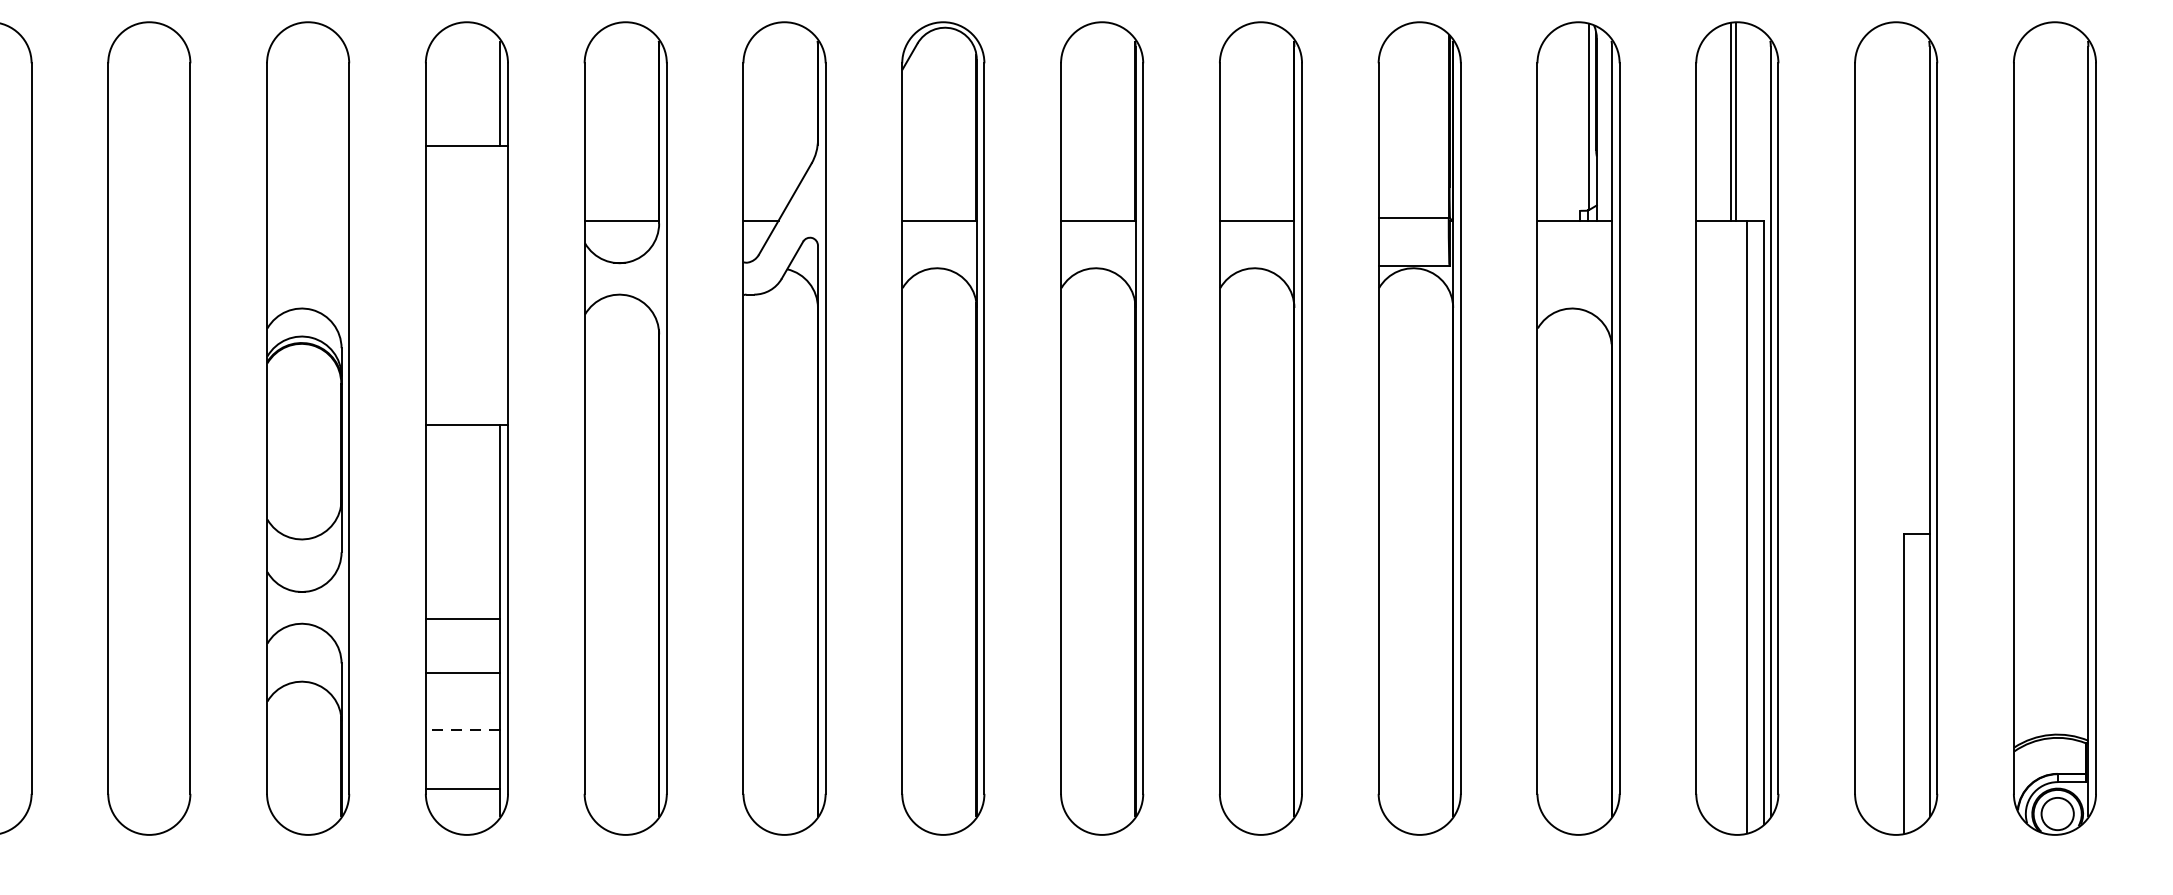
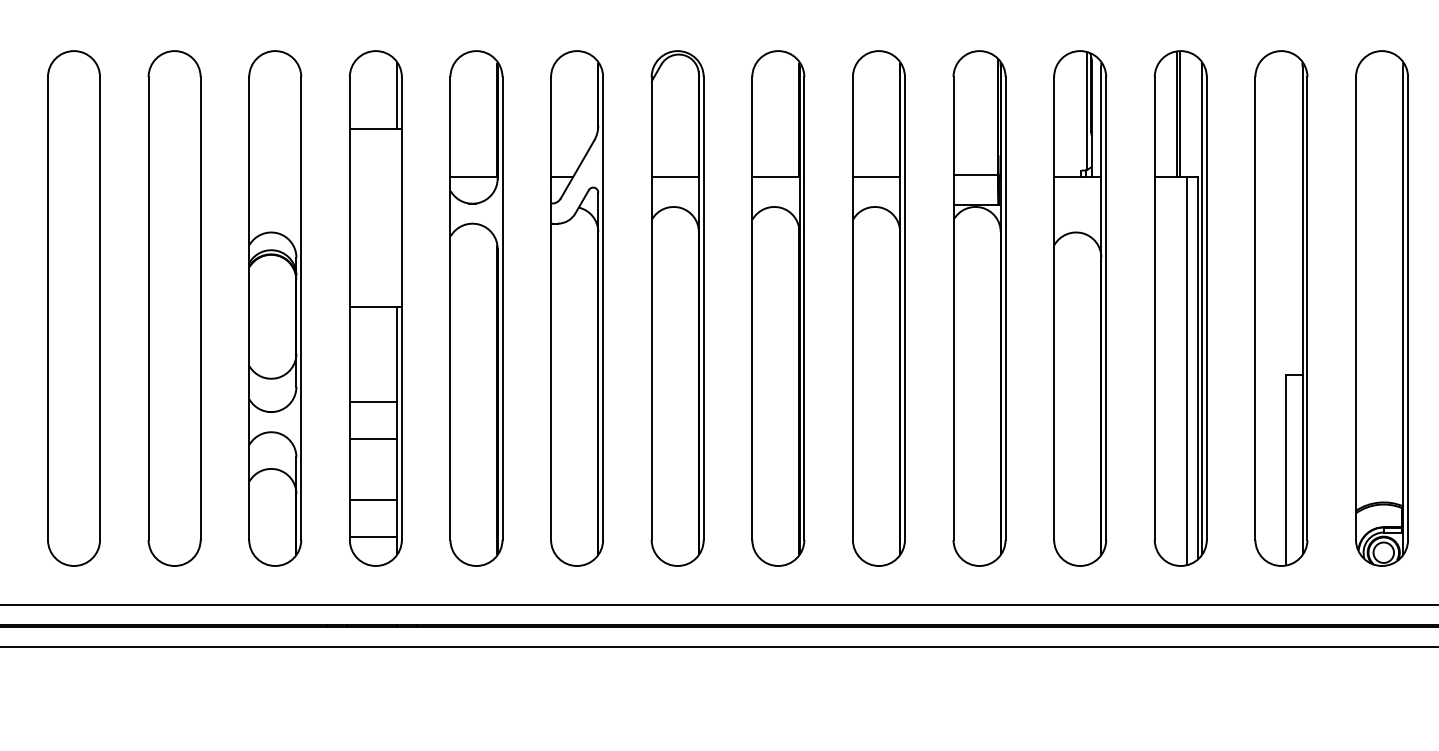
line: (463, 617) -> (373, 401), moved
line: (463, 673) -> (373, 439), moved
line: (463, 729) -> (373, 499), dashed -> solid

